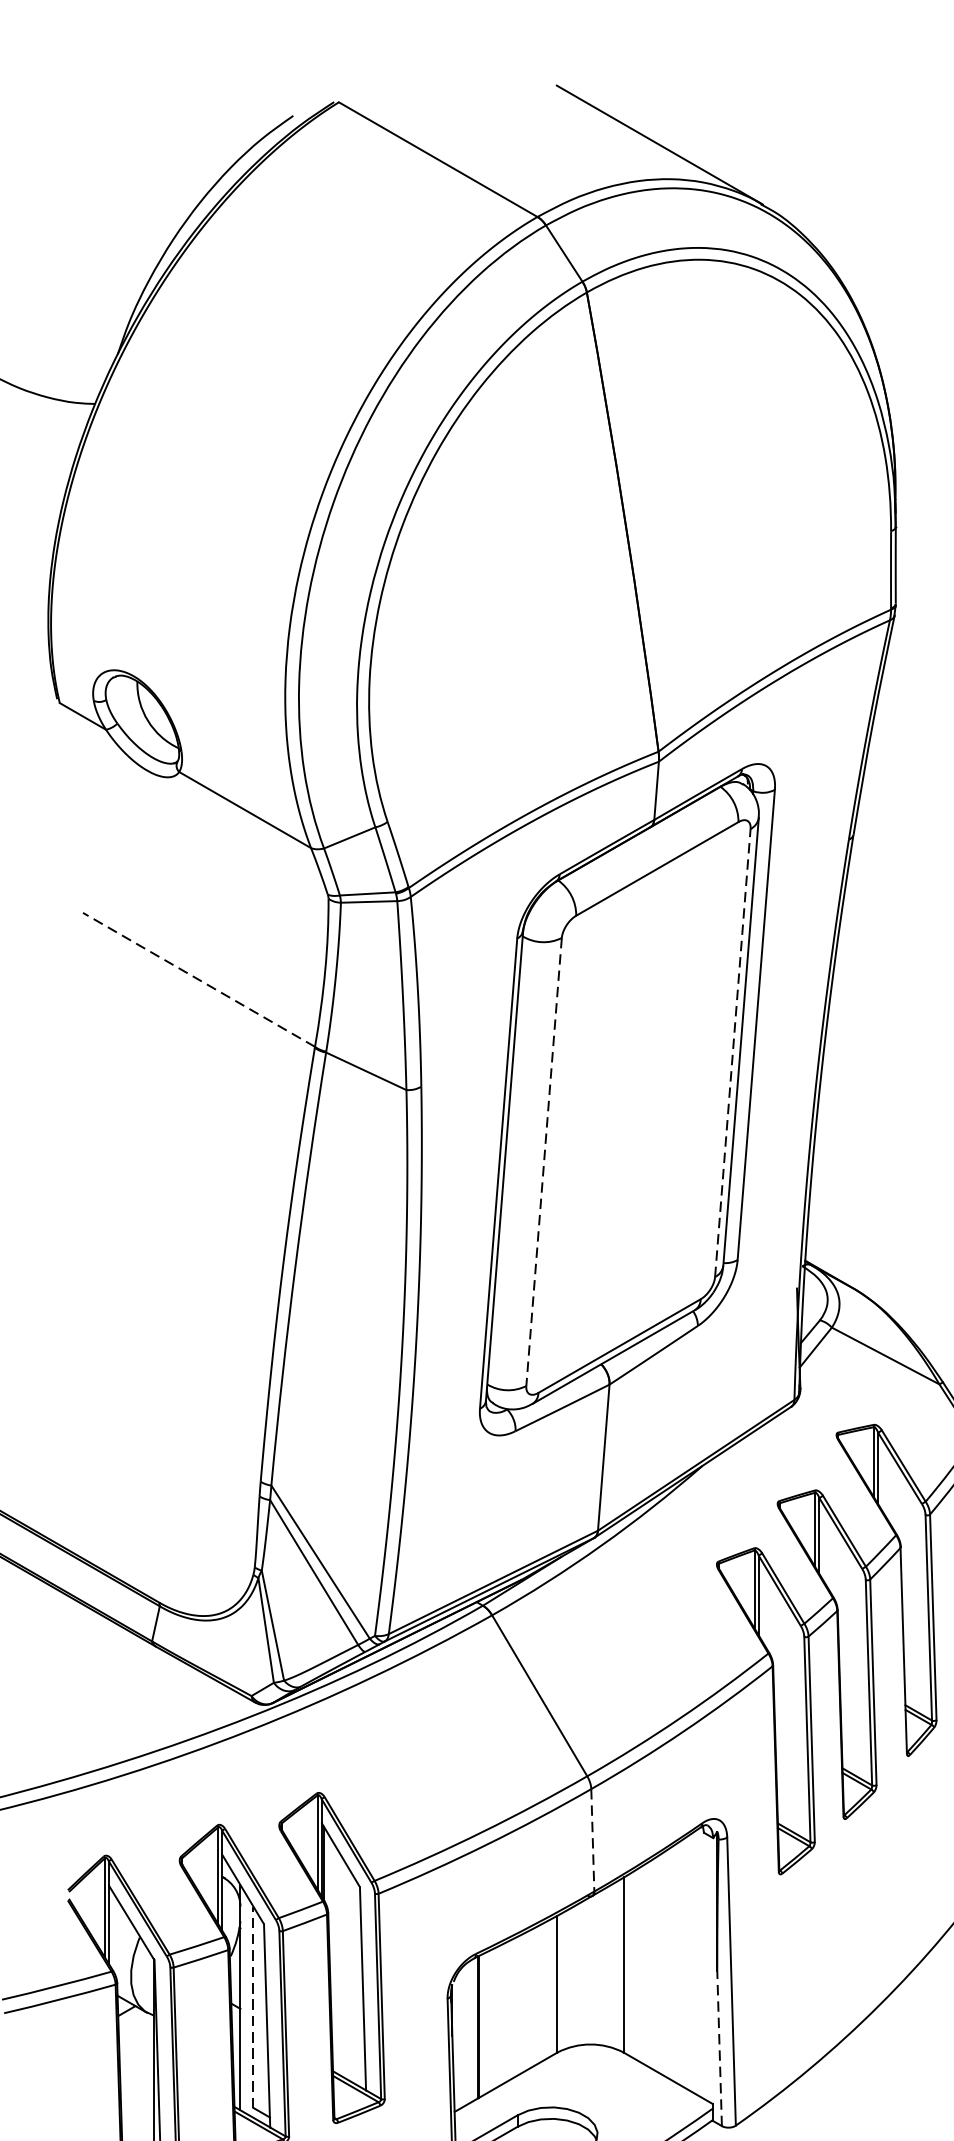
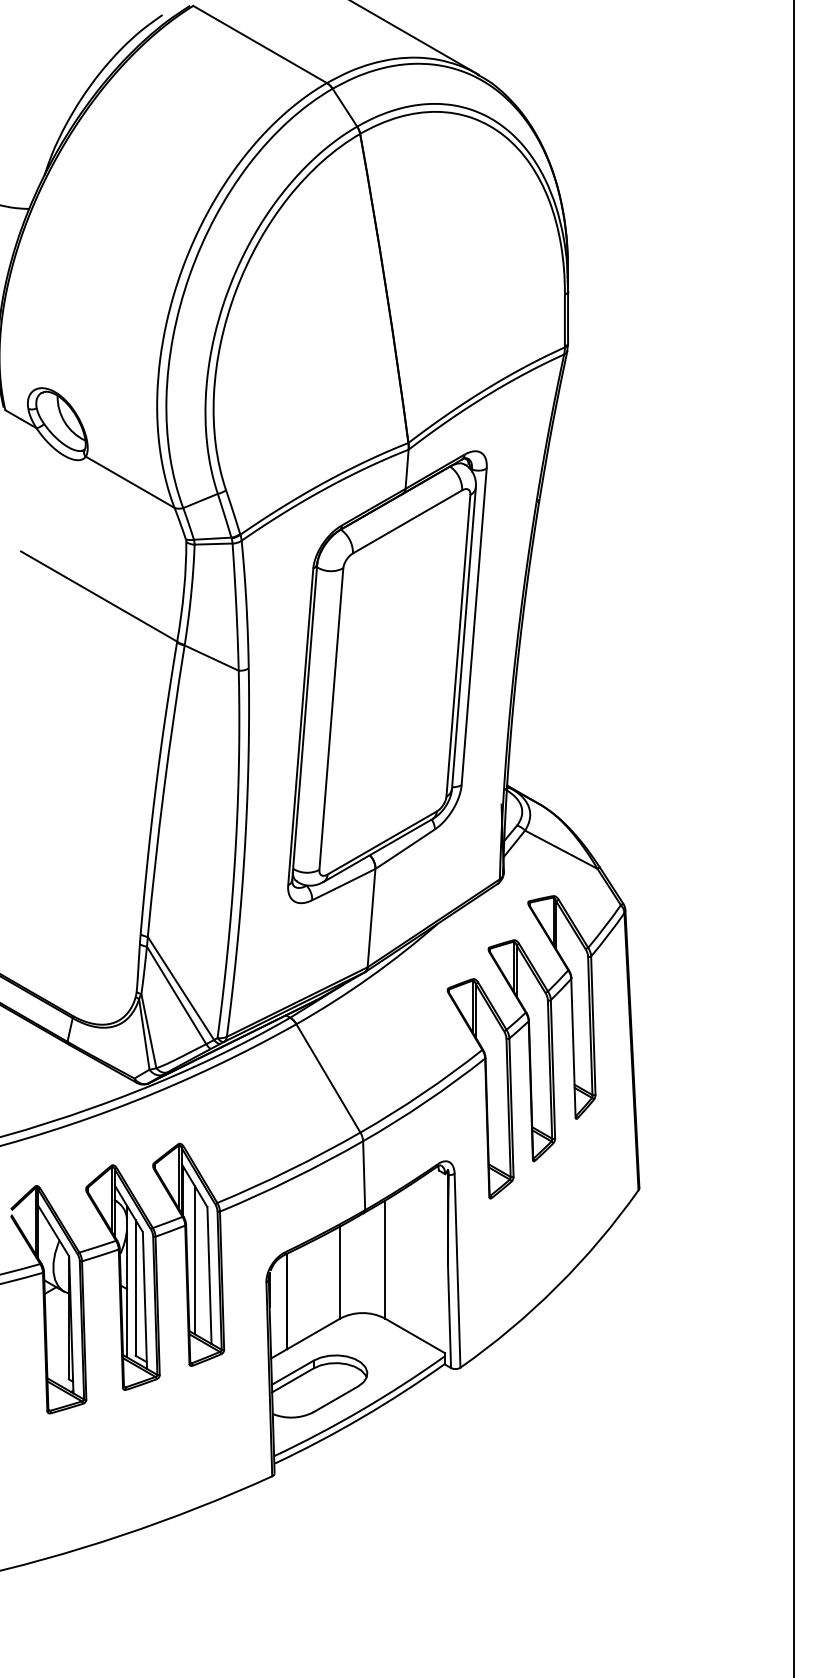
line: (198, 979) -> (98, 596), dashed -> solid
line: (732, 1052) -> (458, 645), dashed -> solid
line: (544, 1162) -> (331, 719), dashed -> solid
line: (593, 1841) -> (364, 1176), dashed -> solid
line: (340, 1964) -> (194, 1259), added
line: (253, 2006) -> (135, 1287), dashed -> solid
line: (719, 2048) -> (449, 1315), dashed -> solid

